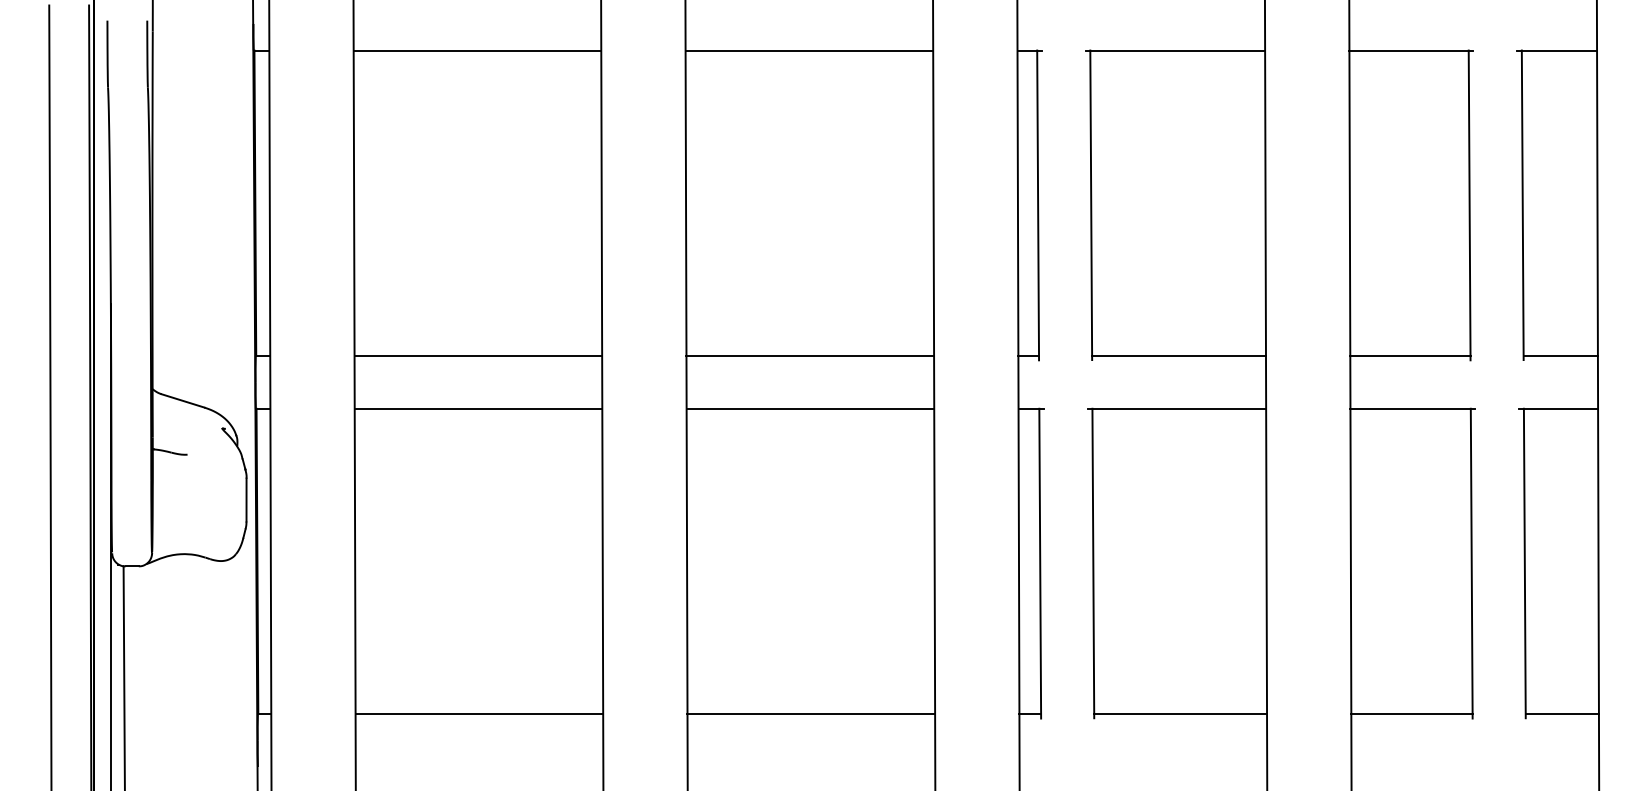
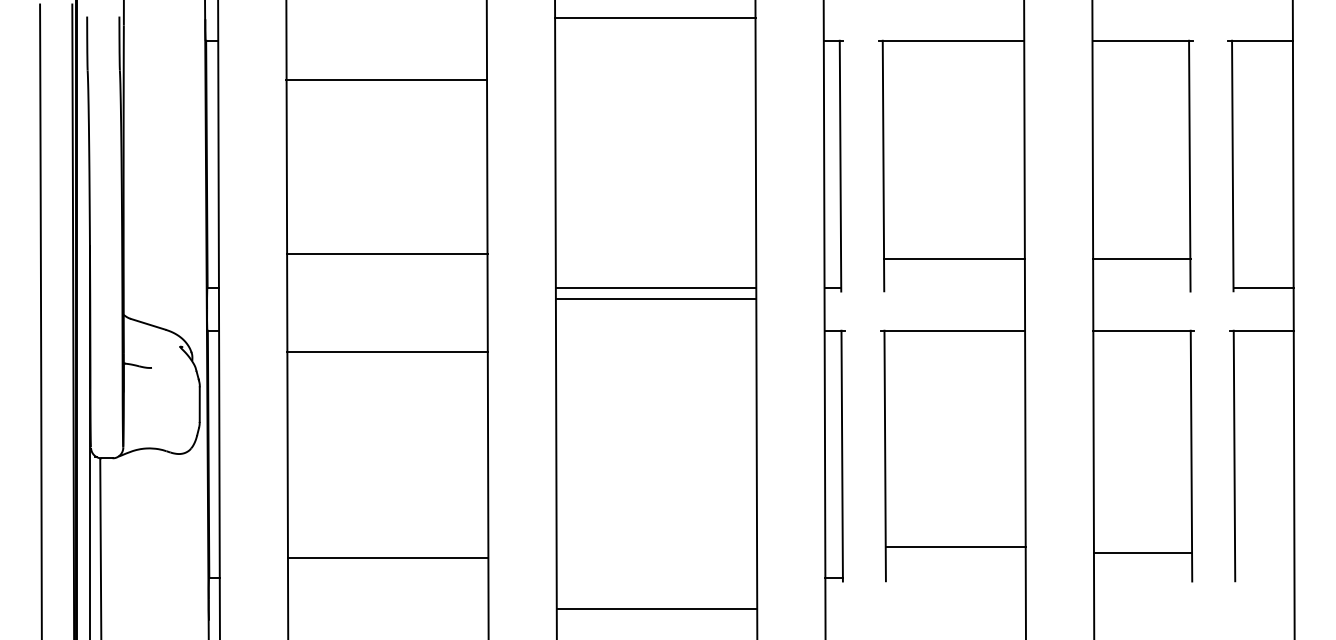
line: (477, 50) -> (386, 79), moved
line: (809, 50) -> (655, 17), moved
line: (478, 355) -> (387, 253), moved
line: (1178, 355) -> (954, 258), moved
line: (1409, 355) -> (1141, 258), moved
line: (478, 408) -> (387, 351), moved
line: (809, 408) -> (655, 298), moved
line: (479, 713) -> (388, 557), moved
line: (810, 713) -> (656, 608), moved
line: (1180, 713) -> (955, 546), moved
line: (1412, 713) -> (1143, 552), moved
line: (1561, 713) -> (1264, 577), removed

